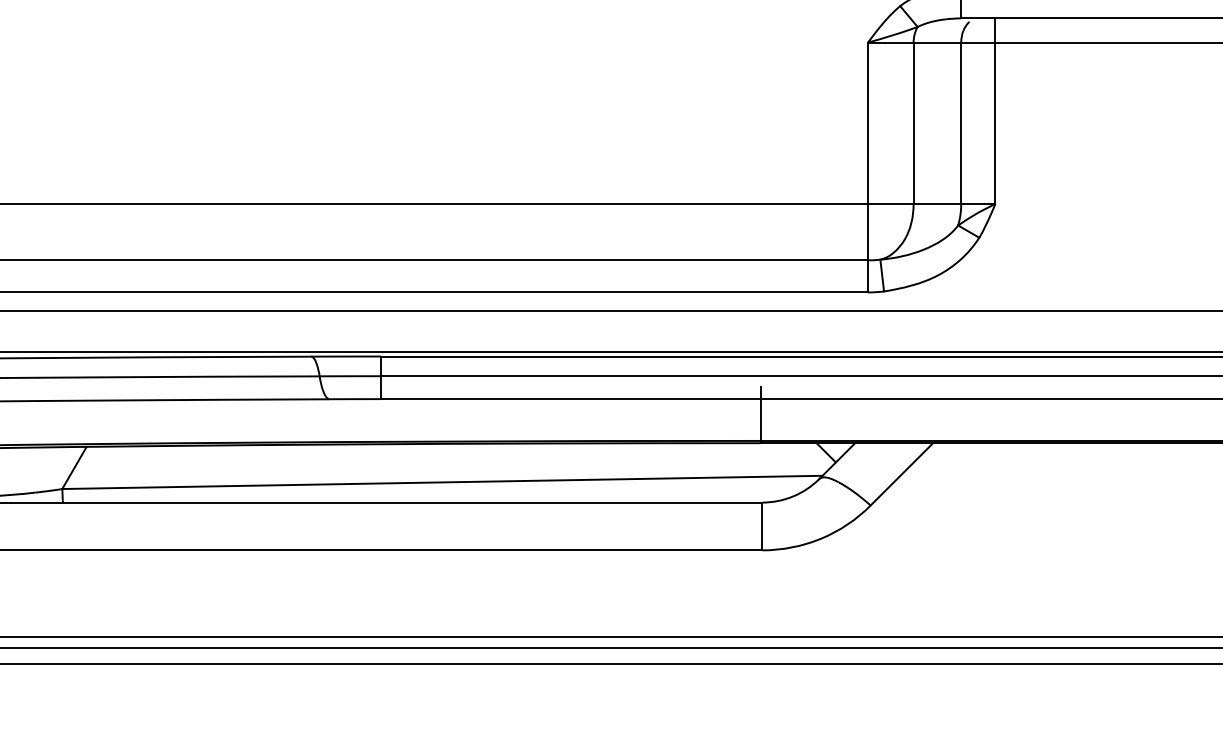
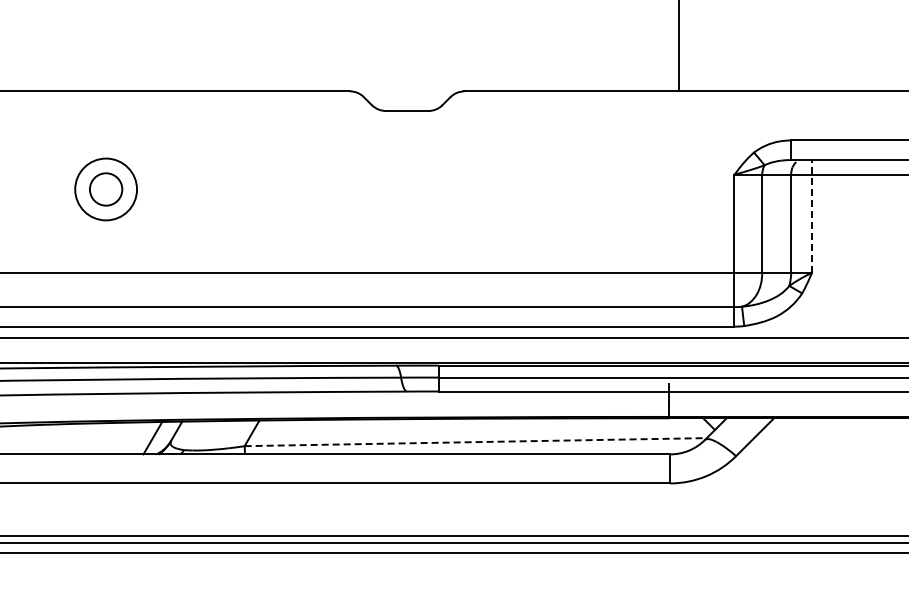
line: (994, 109) -> (811, 215), solid -> dashed
line: (443, 483) -> (476, 442), solid -> dashed

